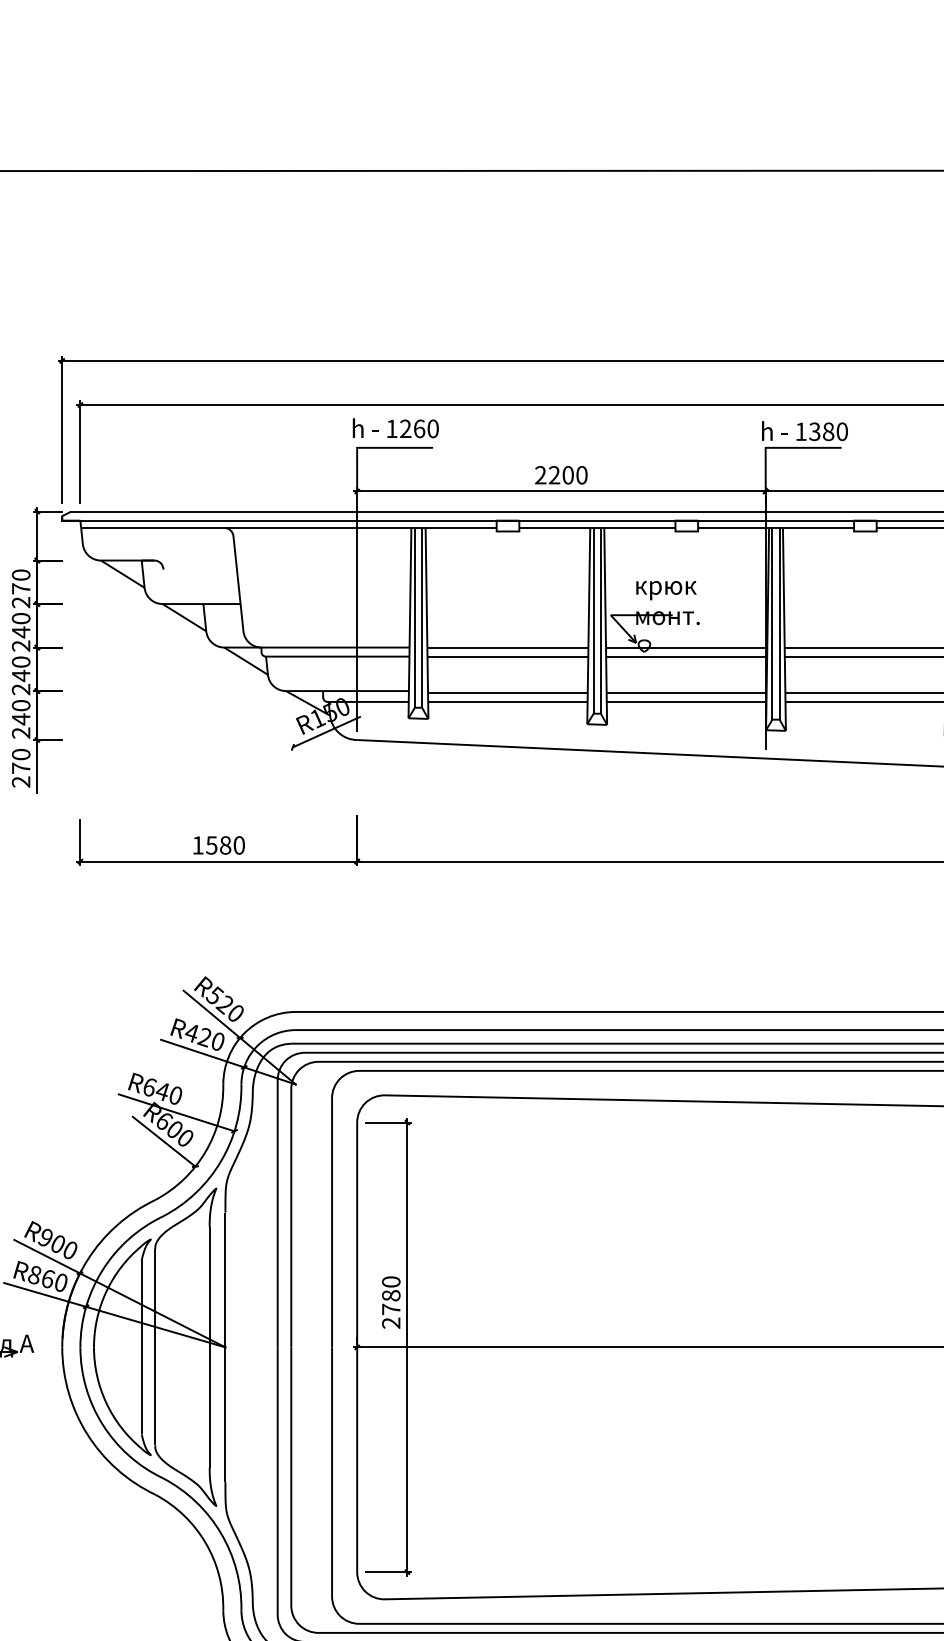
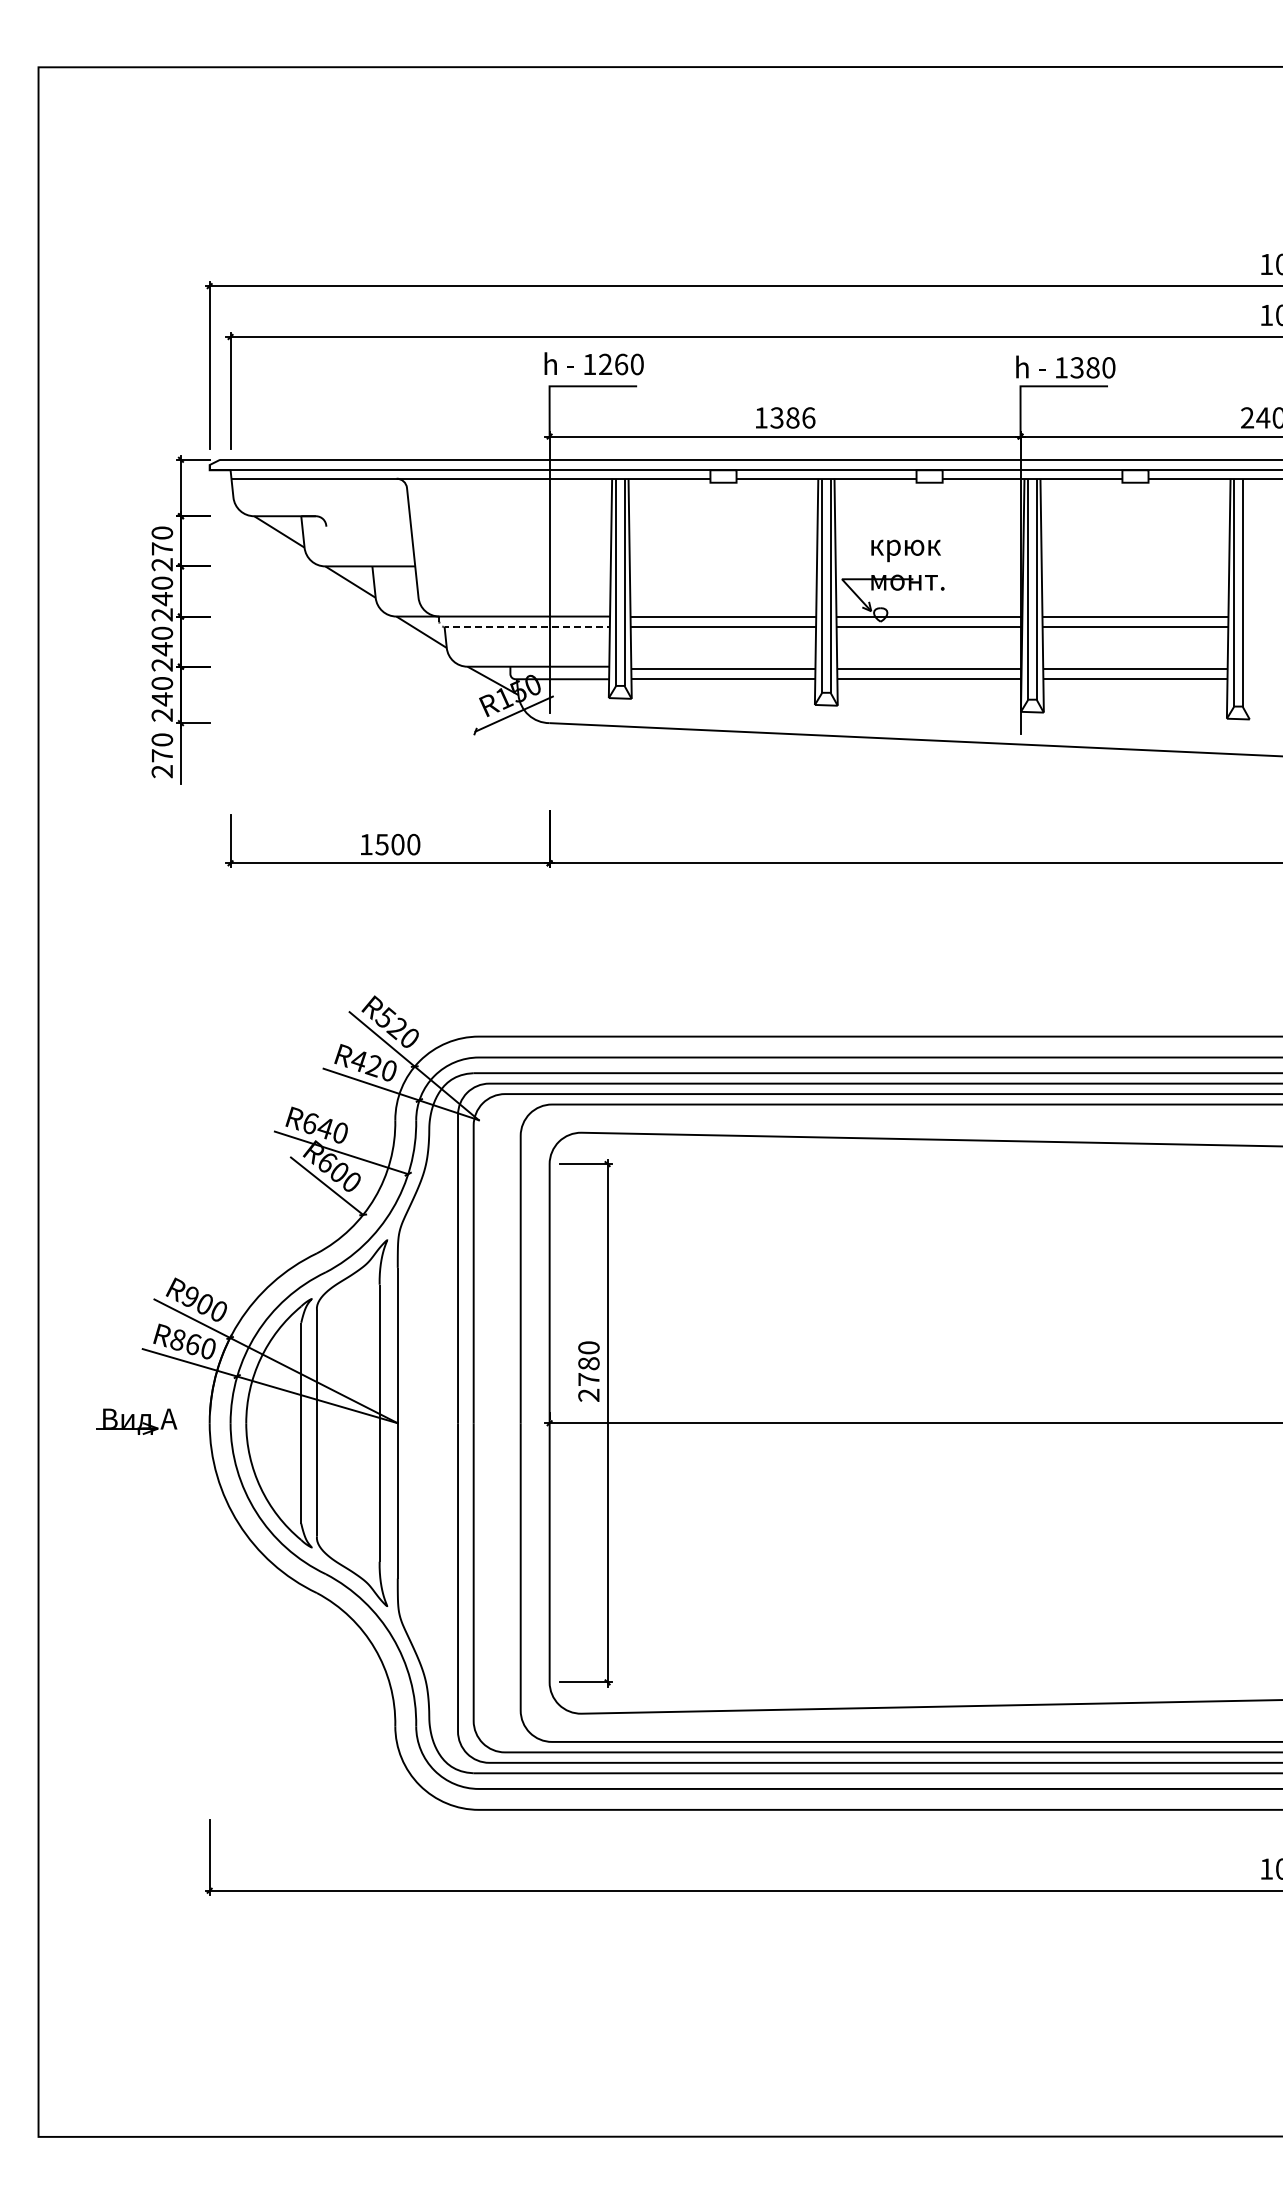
text: (560, 474) -> (784, 417), 2200 -> 1386
line: (324, 657) -> (512, 627), solid -> dashed
text: (225, 845) -> (397, 844), 1580 -> 1500

